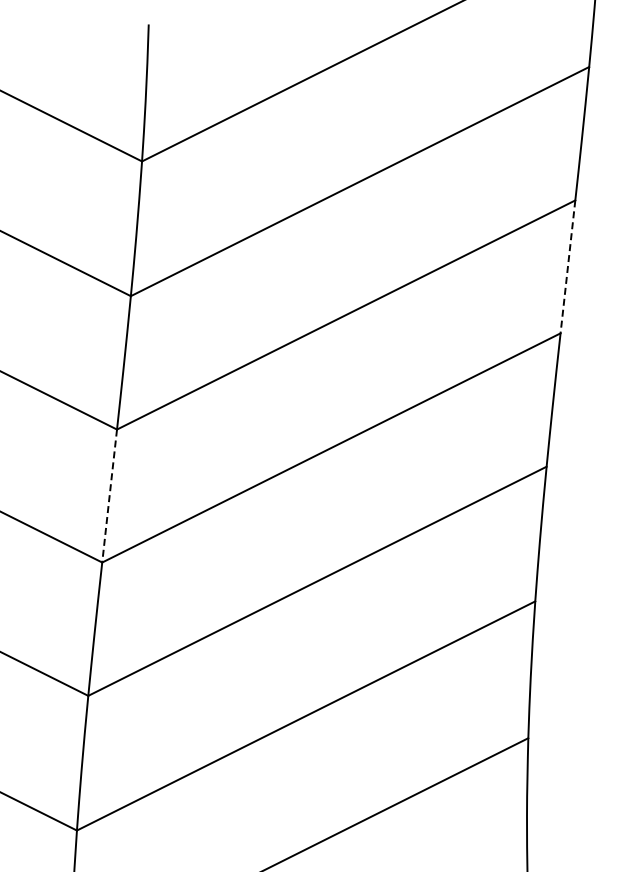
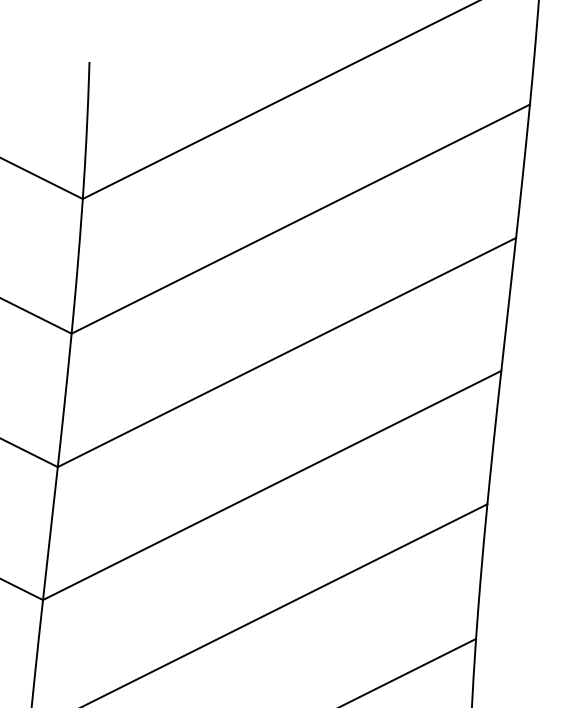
line: (567, 267) -> (508, 305), dashed -> solid
line: (109, 497) -> (50, 535), dashed -> solid

